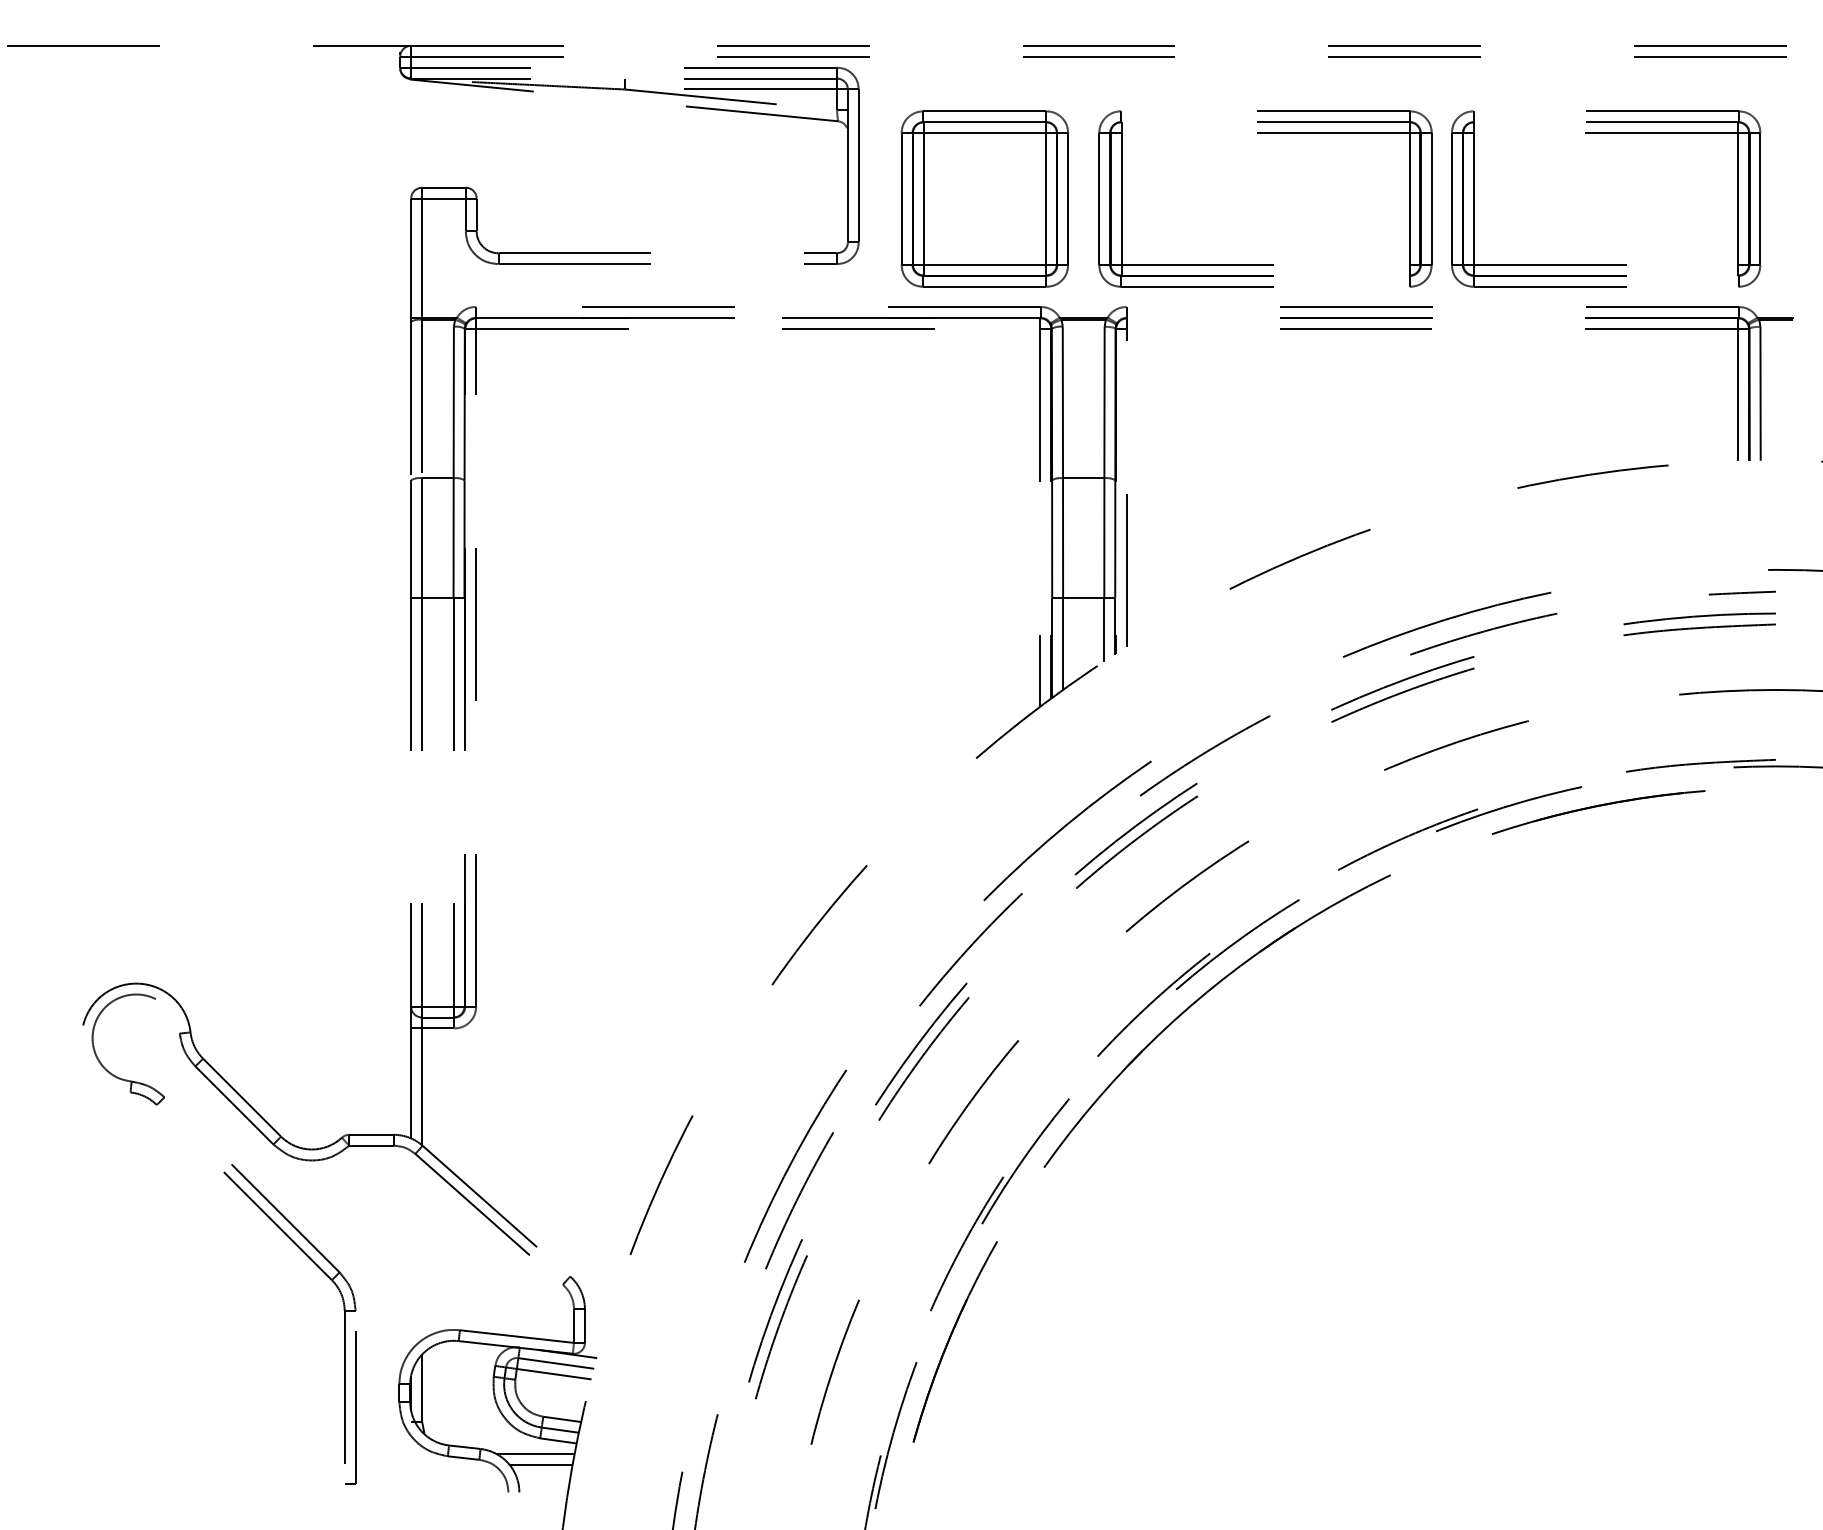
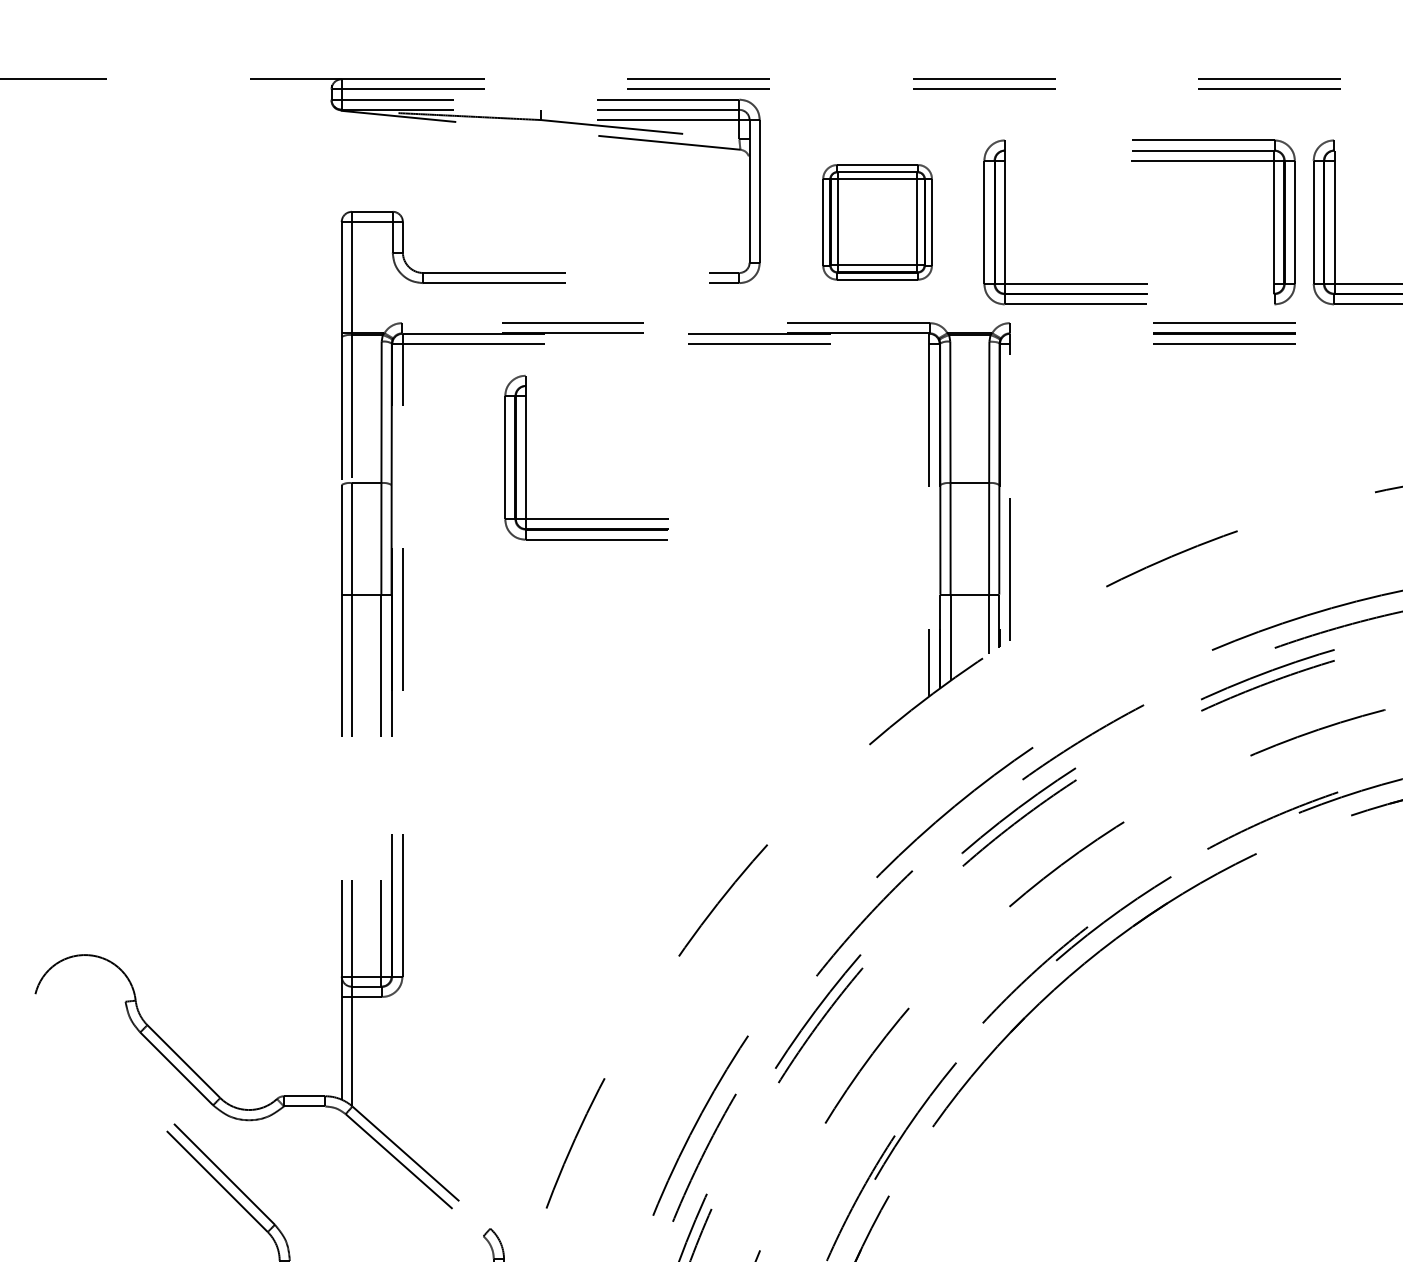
part: (984, 198) -> (877, 221), size x0.7
part: (609, 450) -> (526, 457), added
part: (107, 1069) -> (58, 1035), removed

